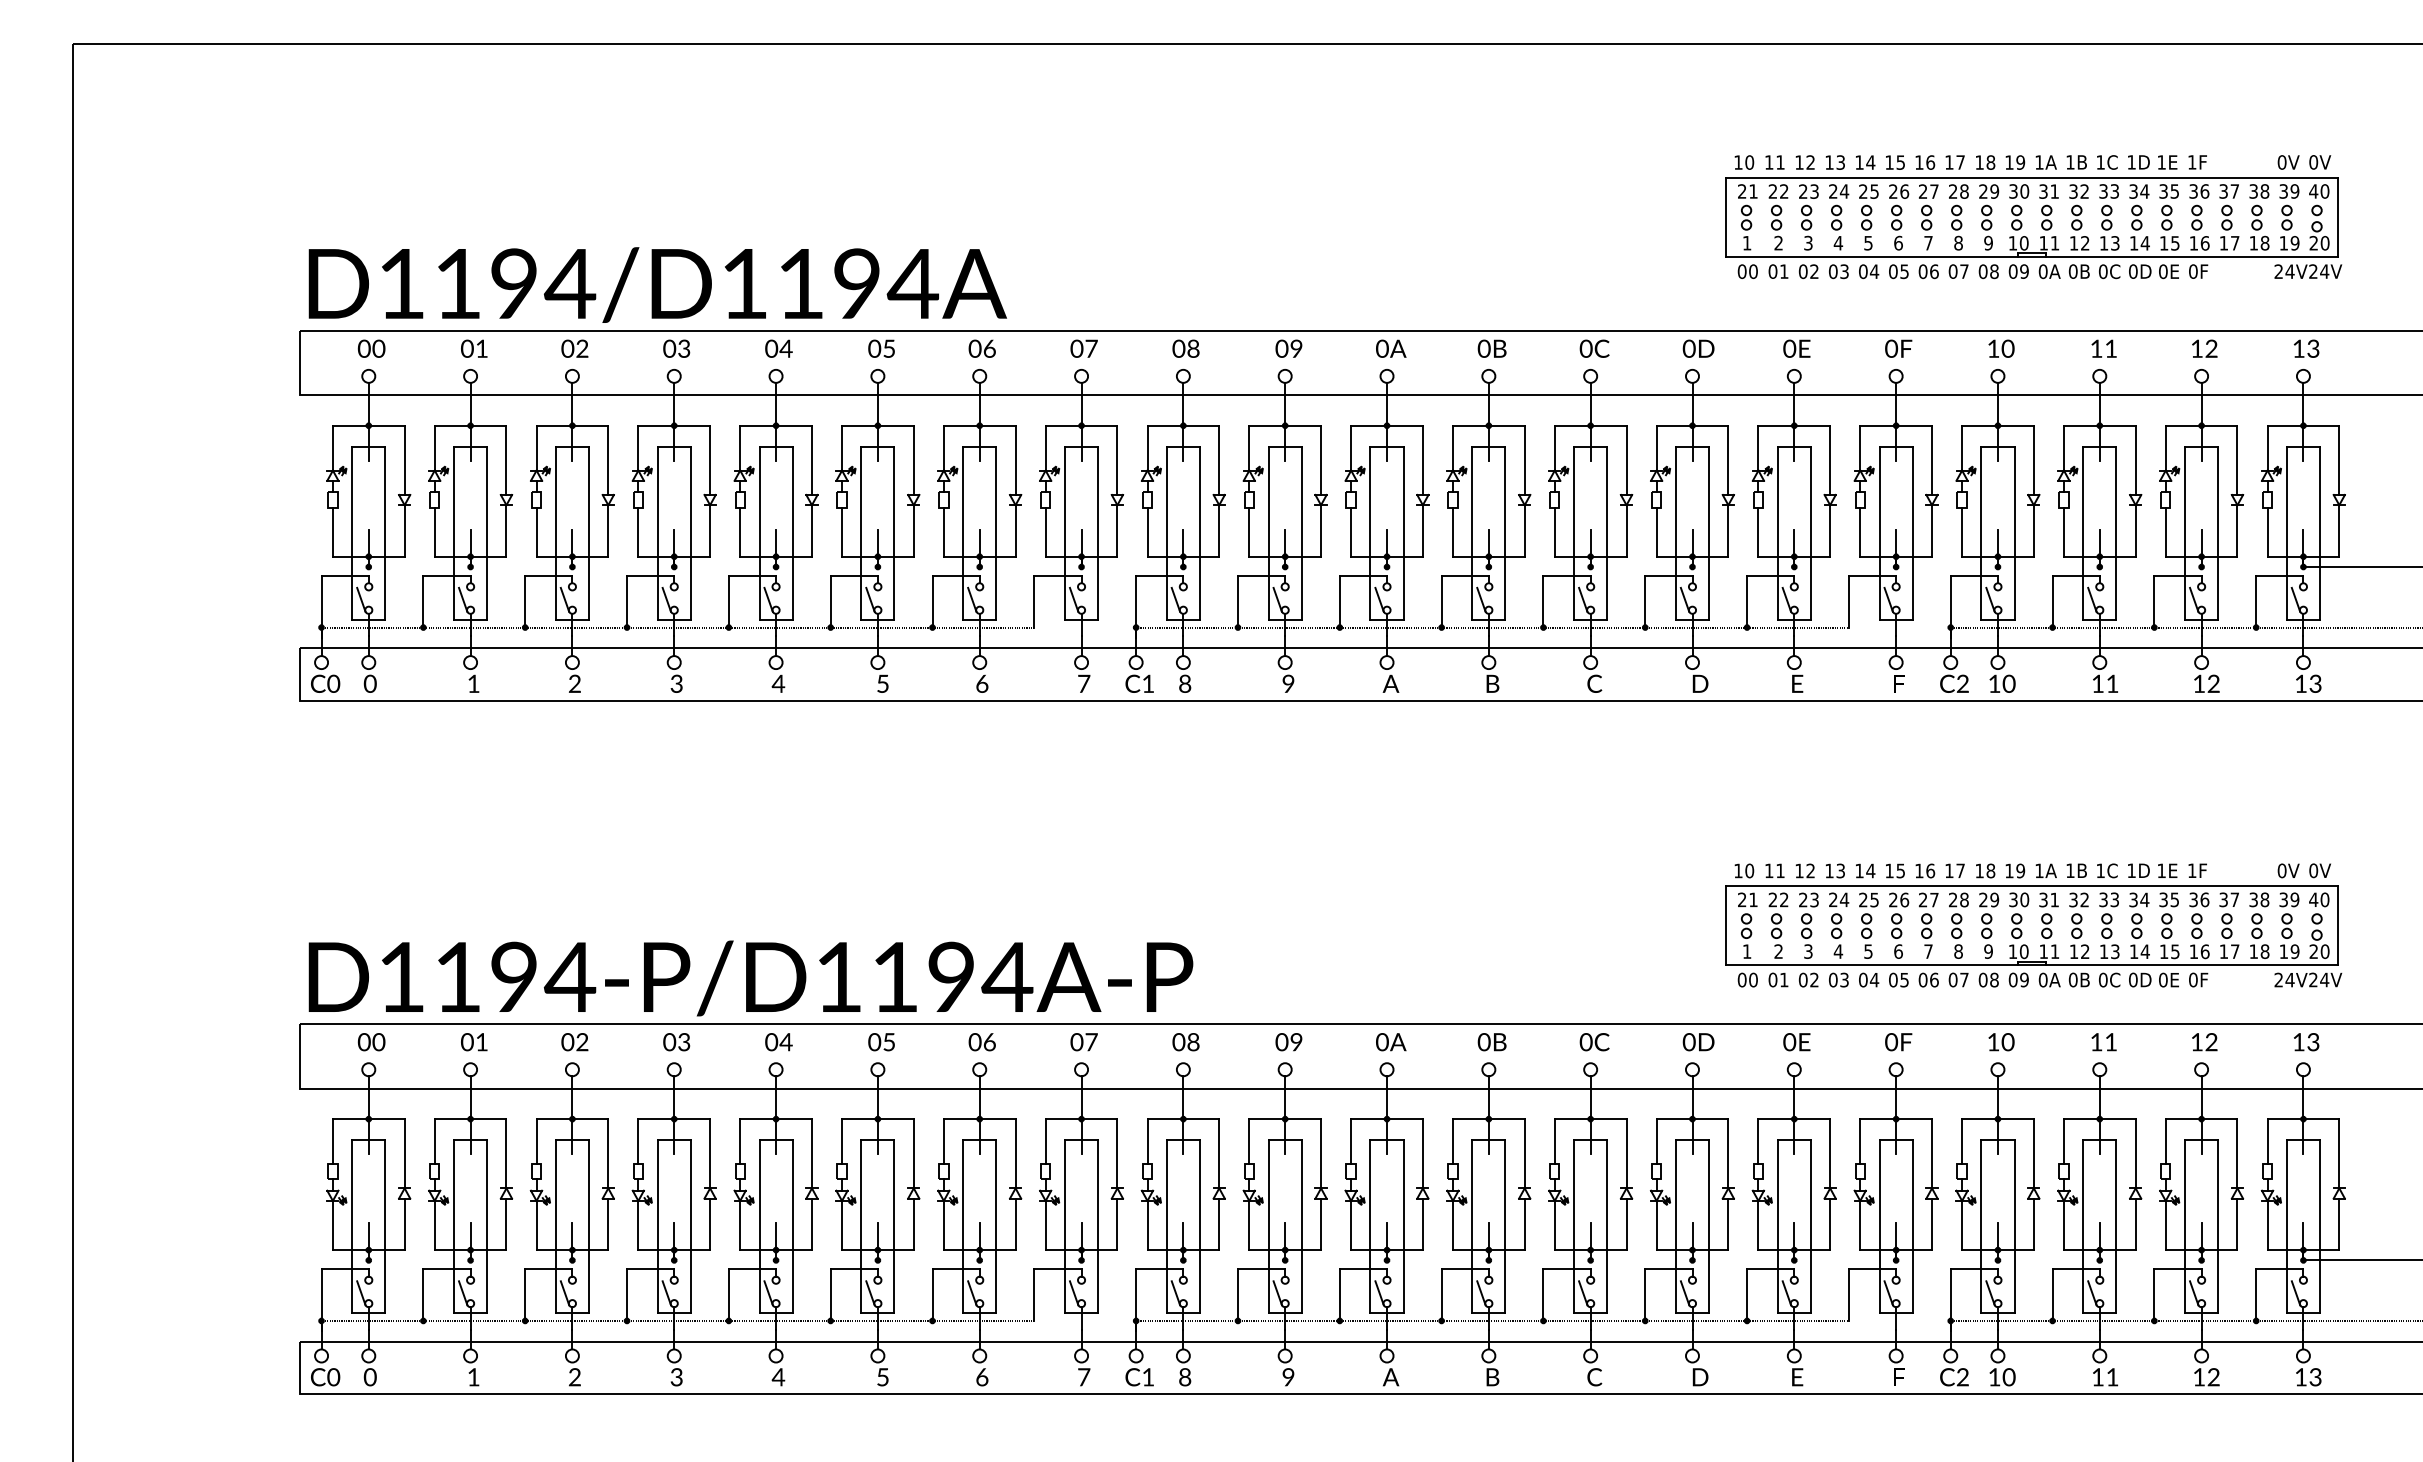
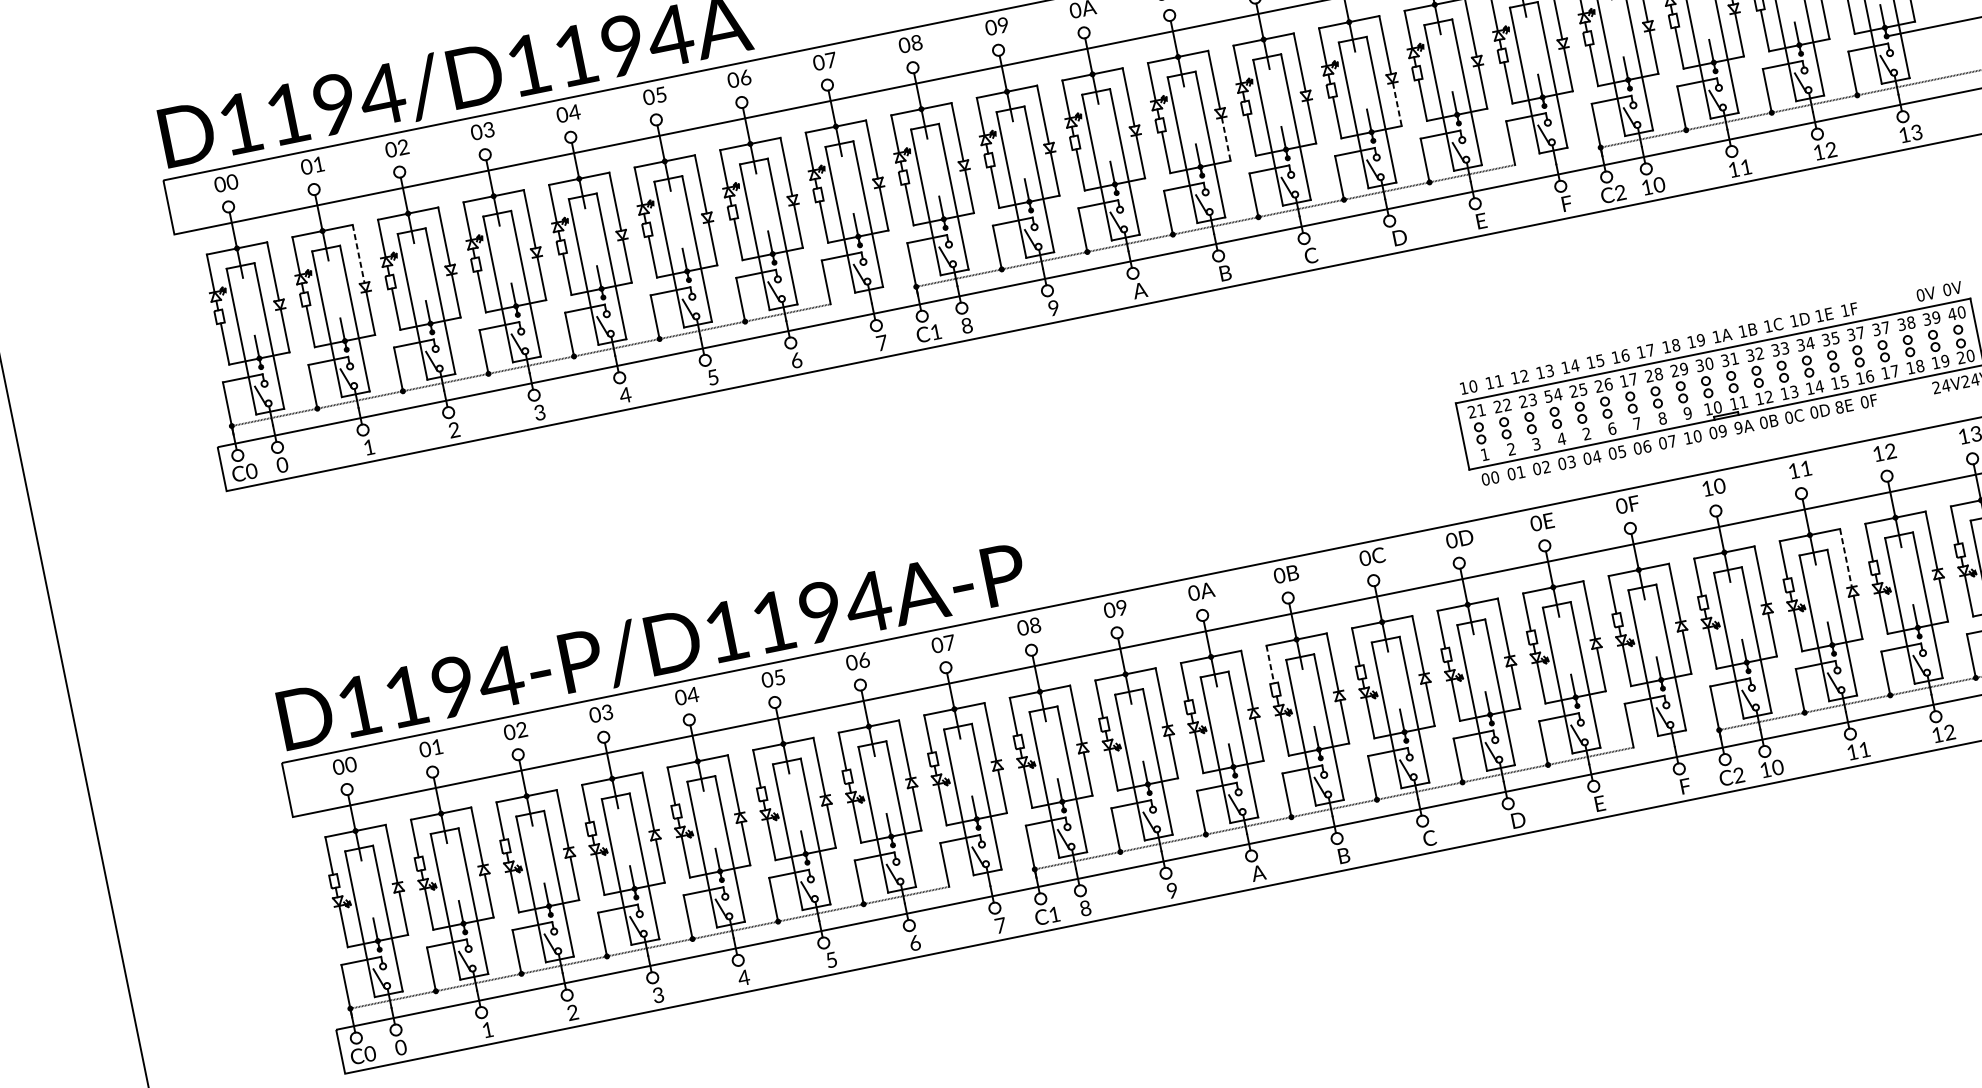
line: (506, 460) -> (358, 254), solid -> dashed
line: (1524, 530) -> (1225, 138), solid -> dashed
line: (1728, 530) -> (1397, 104), solid -> dashed
text: (1833, 899) -> (1548, 396), 24 -> 54
text: (1922, 899) -> (1623, 380), 27 -> 17
text: (2204, 899) -> (1860, 332), 36 -> 37
text: (1868, 951) -> (1586, 433), 5 -> 2
text: (1988, 979) -> (1692, 436), 08 -> 10
text: (2042, 980) -> (1738, 428), 0A -> 9A
text: (2163, 980) -> (1839, 407), 0E -> 8E
line: (1452, 1142) -> (1270, 665), solid -> dashed
line: (2135, 1153) -> (1845, 557), solid -> dashed

